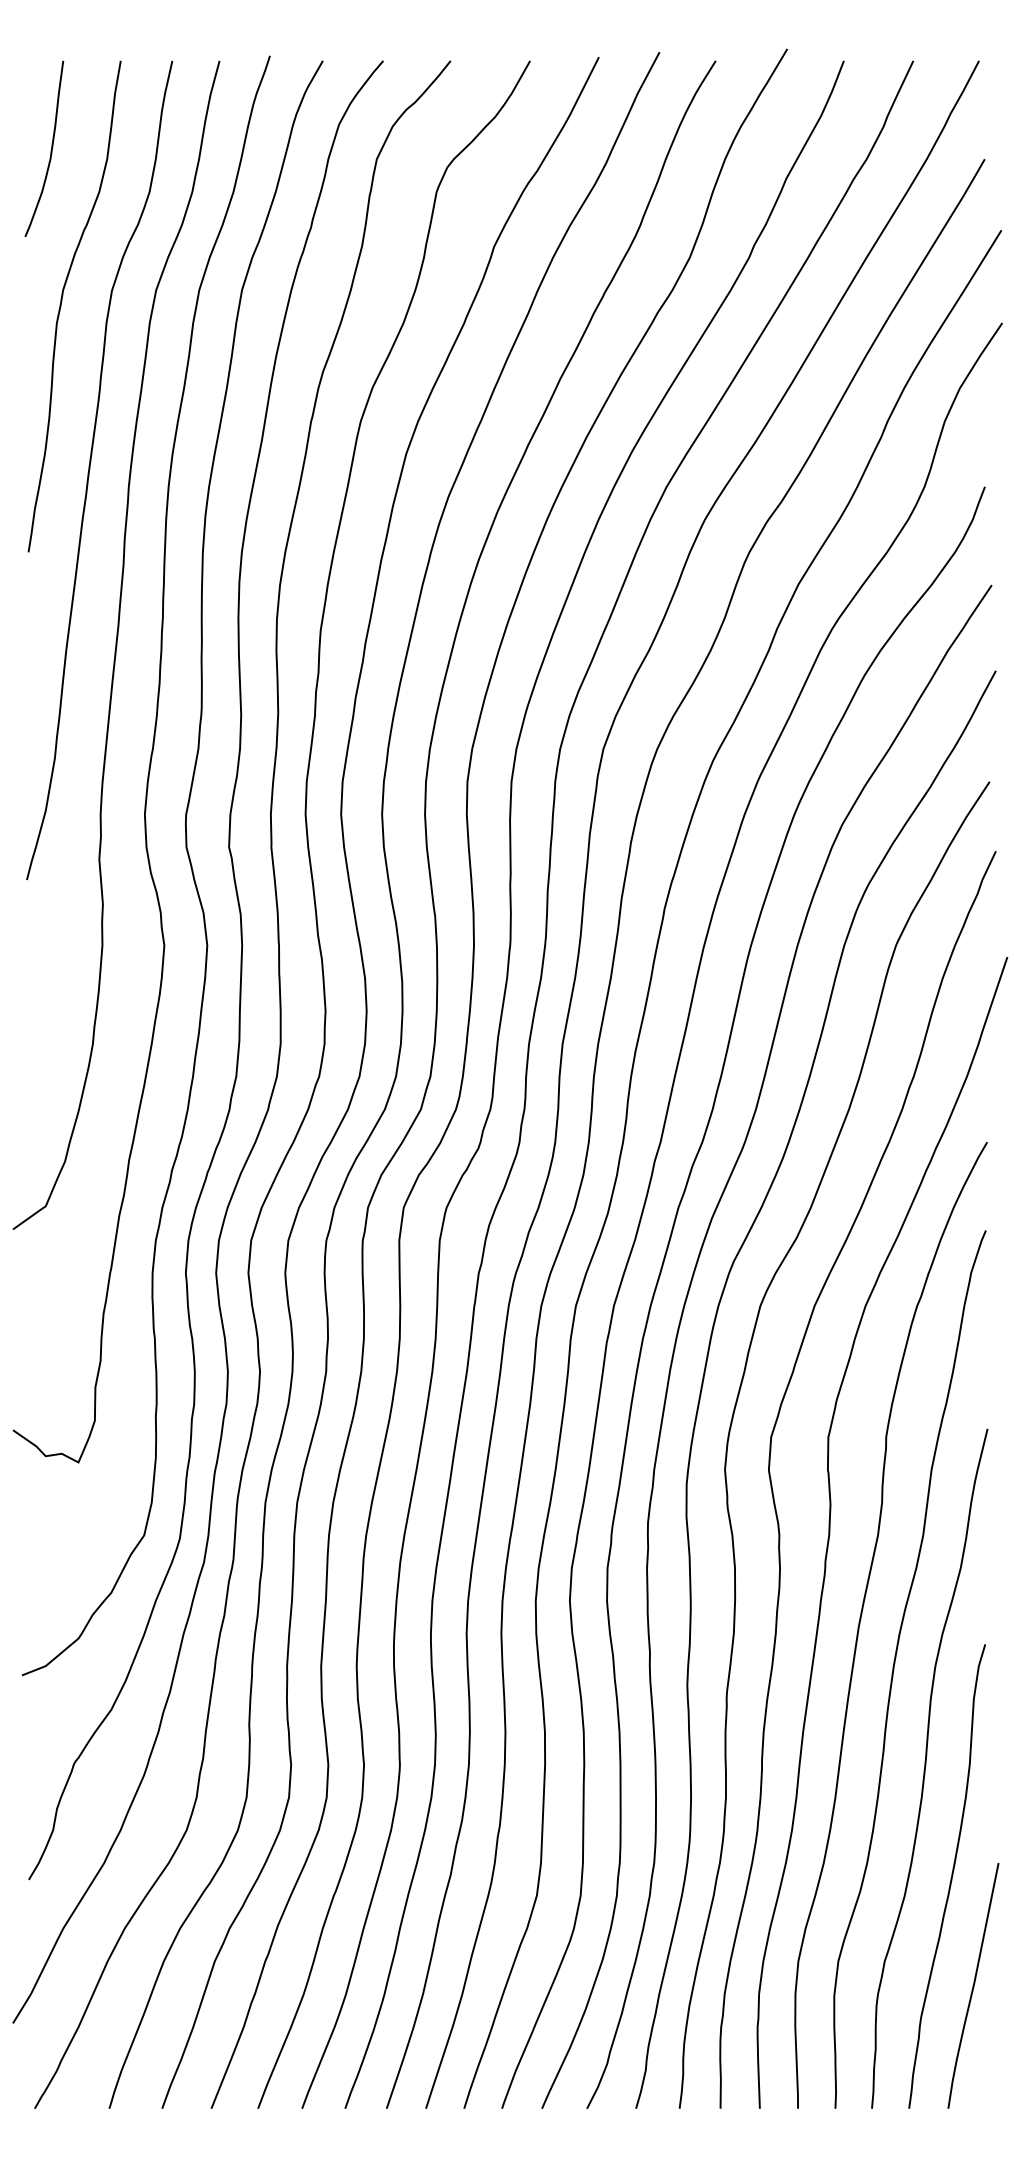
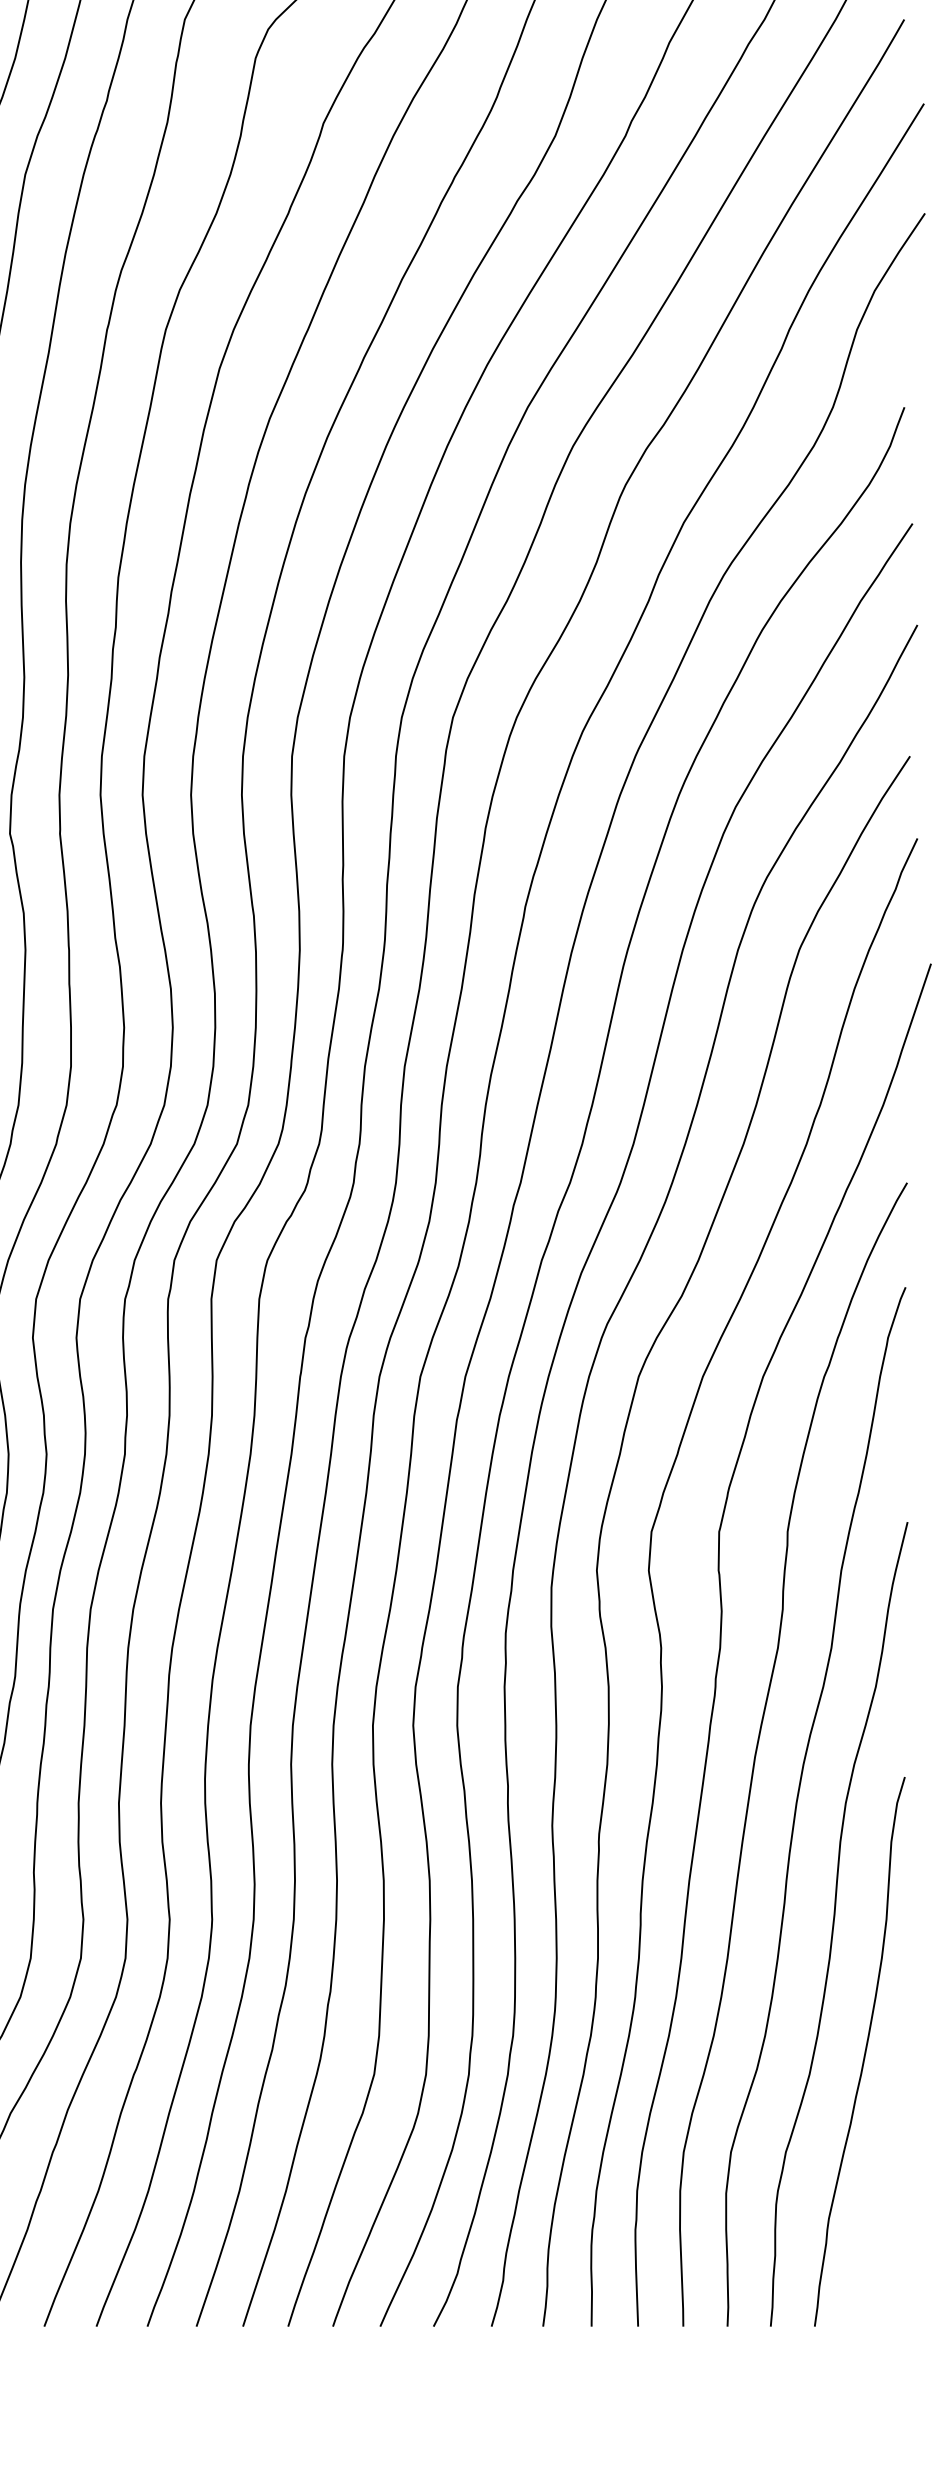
curve: (973, 1985) -> (890, 2180), removed

